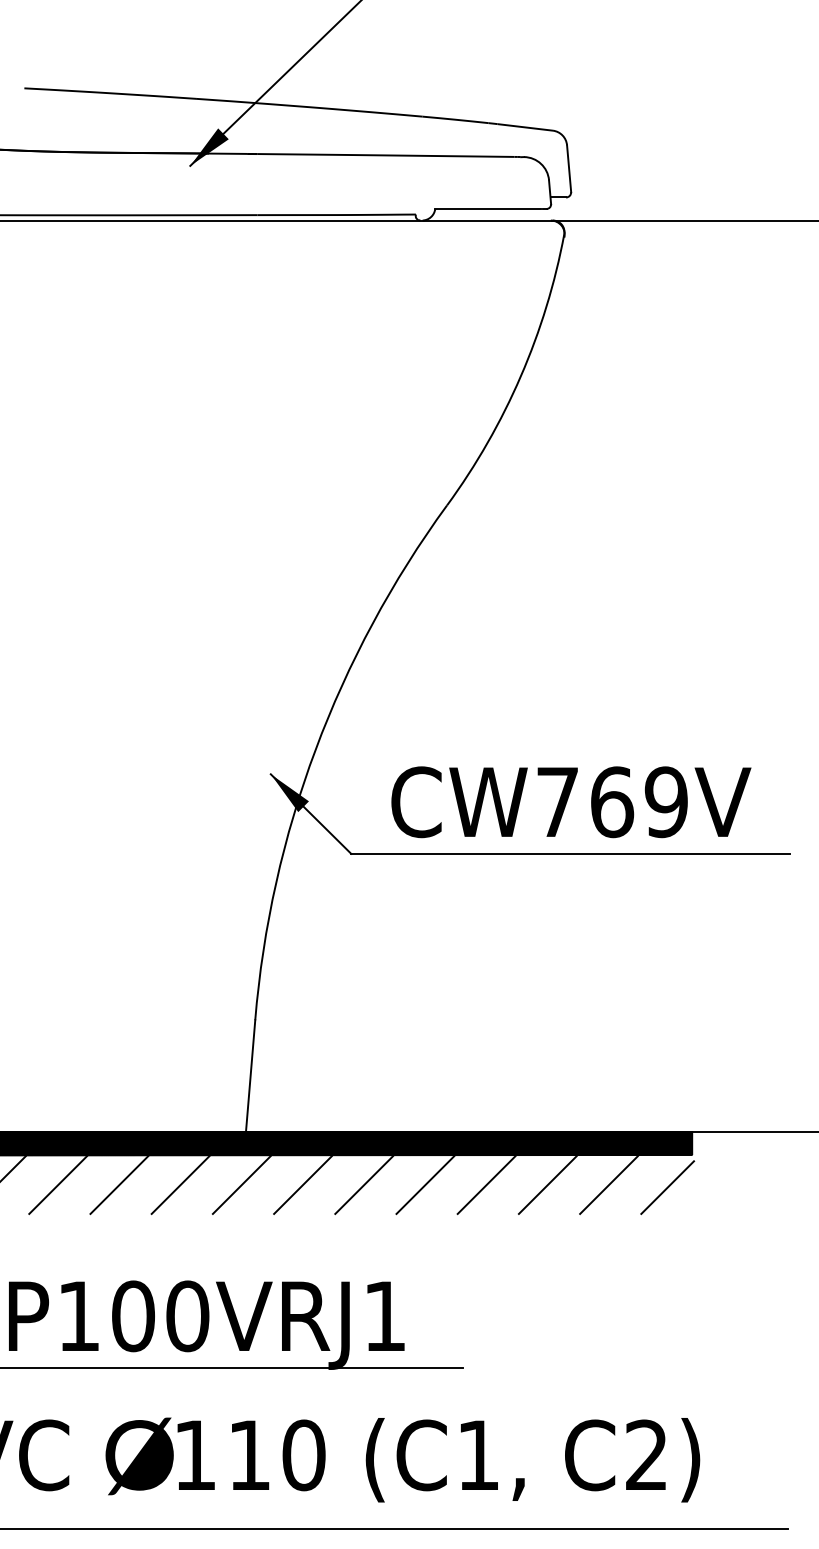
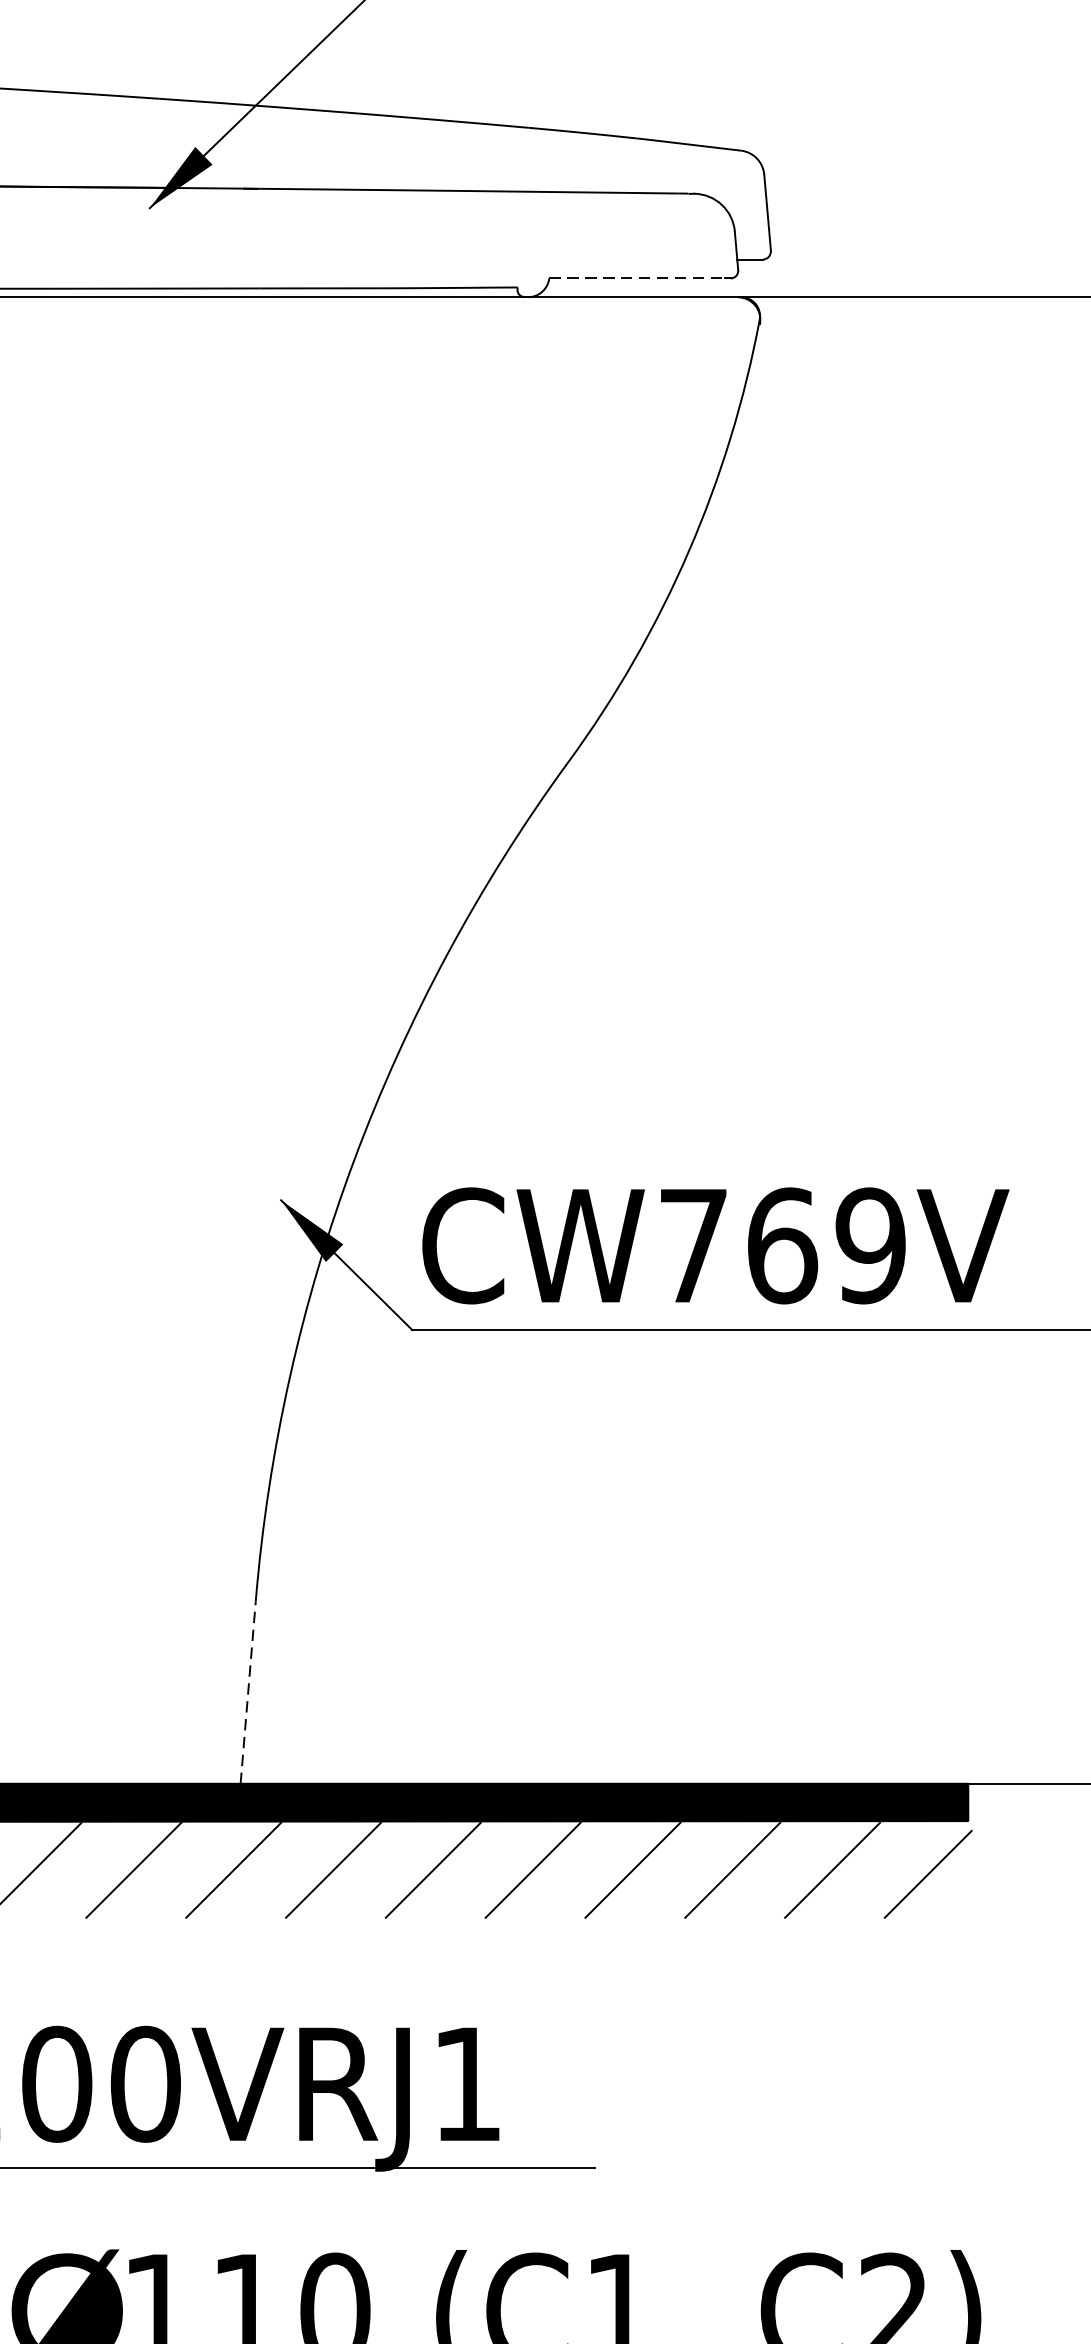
line: (488, 209) -> (636, 279), solid -> dashed
text: (571, 802) -> (716, 1246), moved
line: (250, 1075) -> (247, 1691), solid -> dashed

